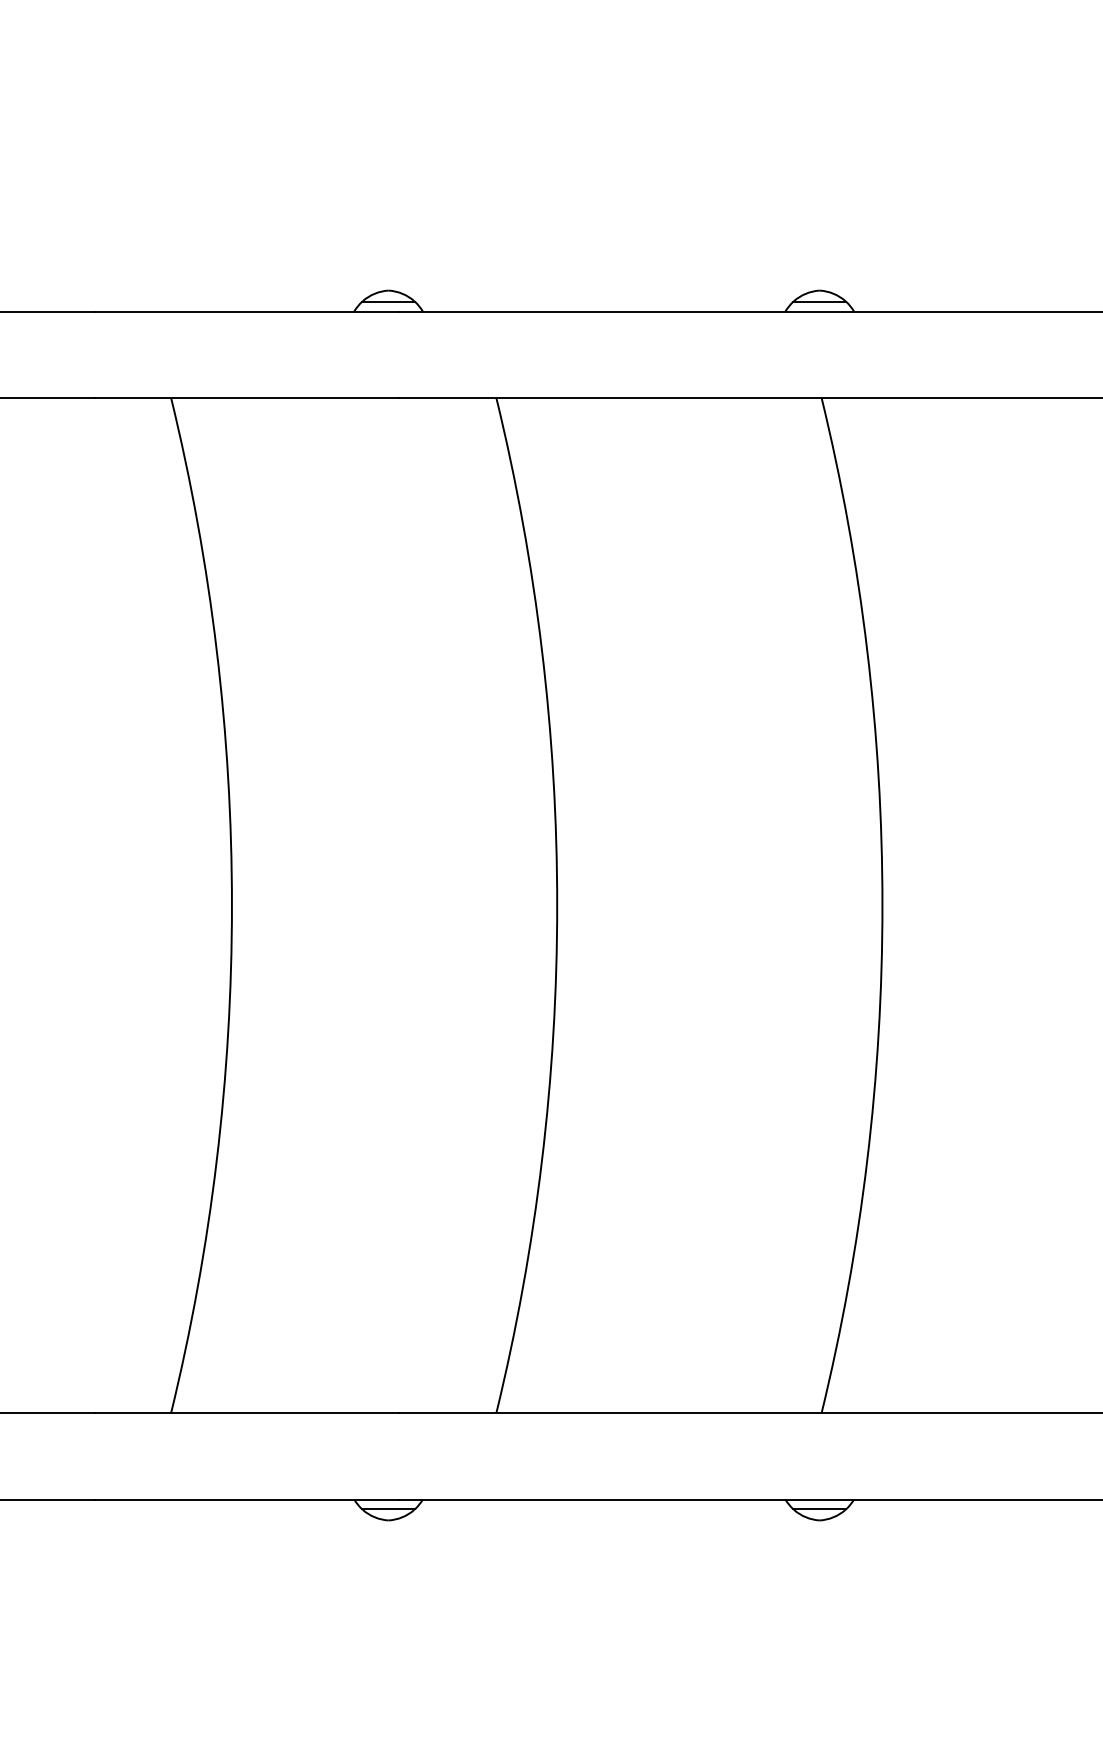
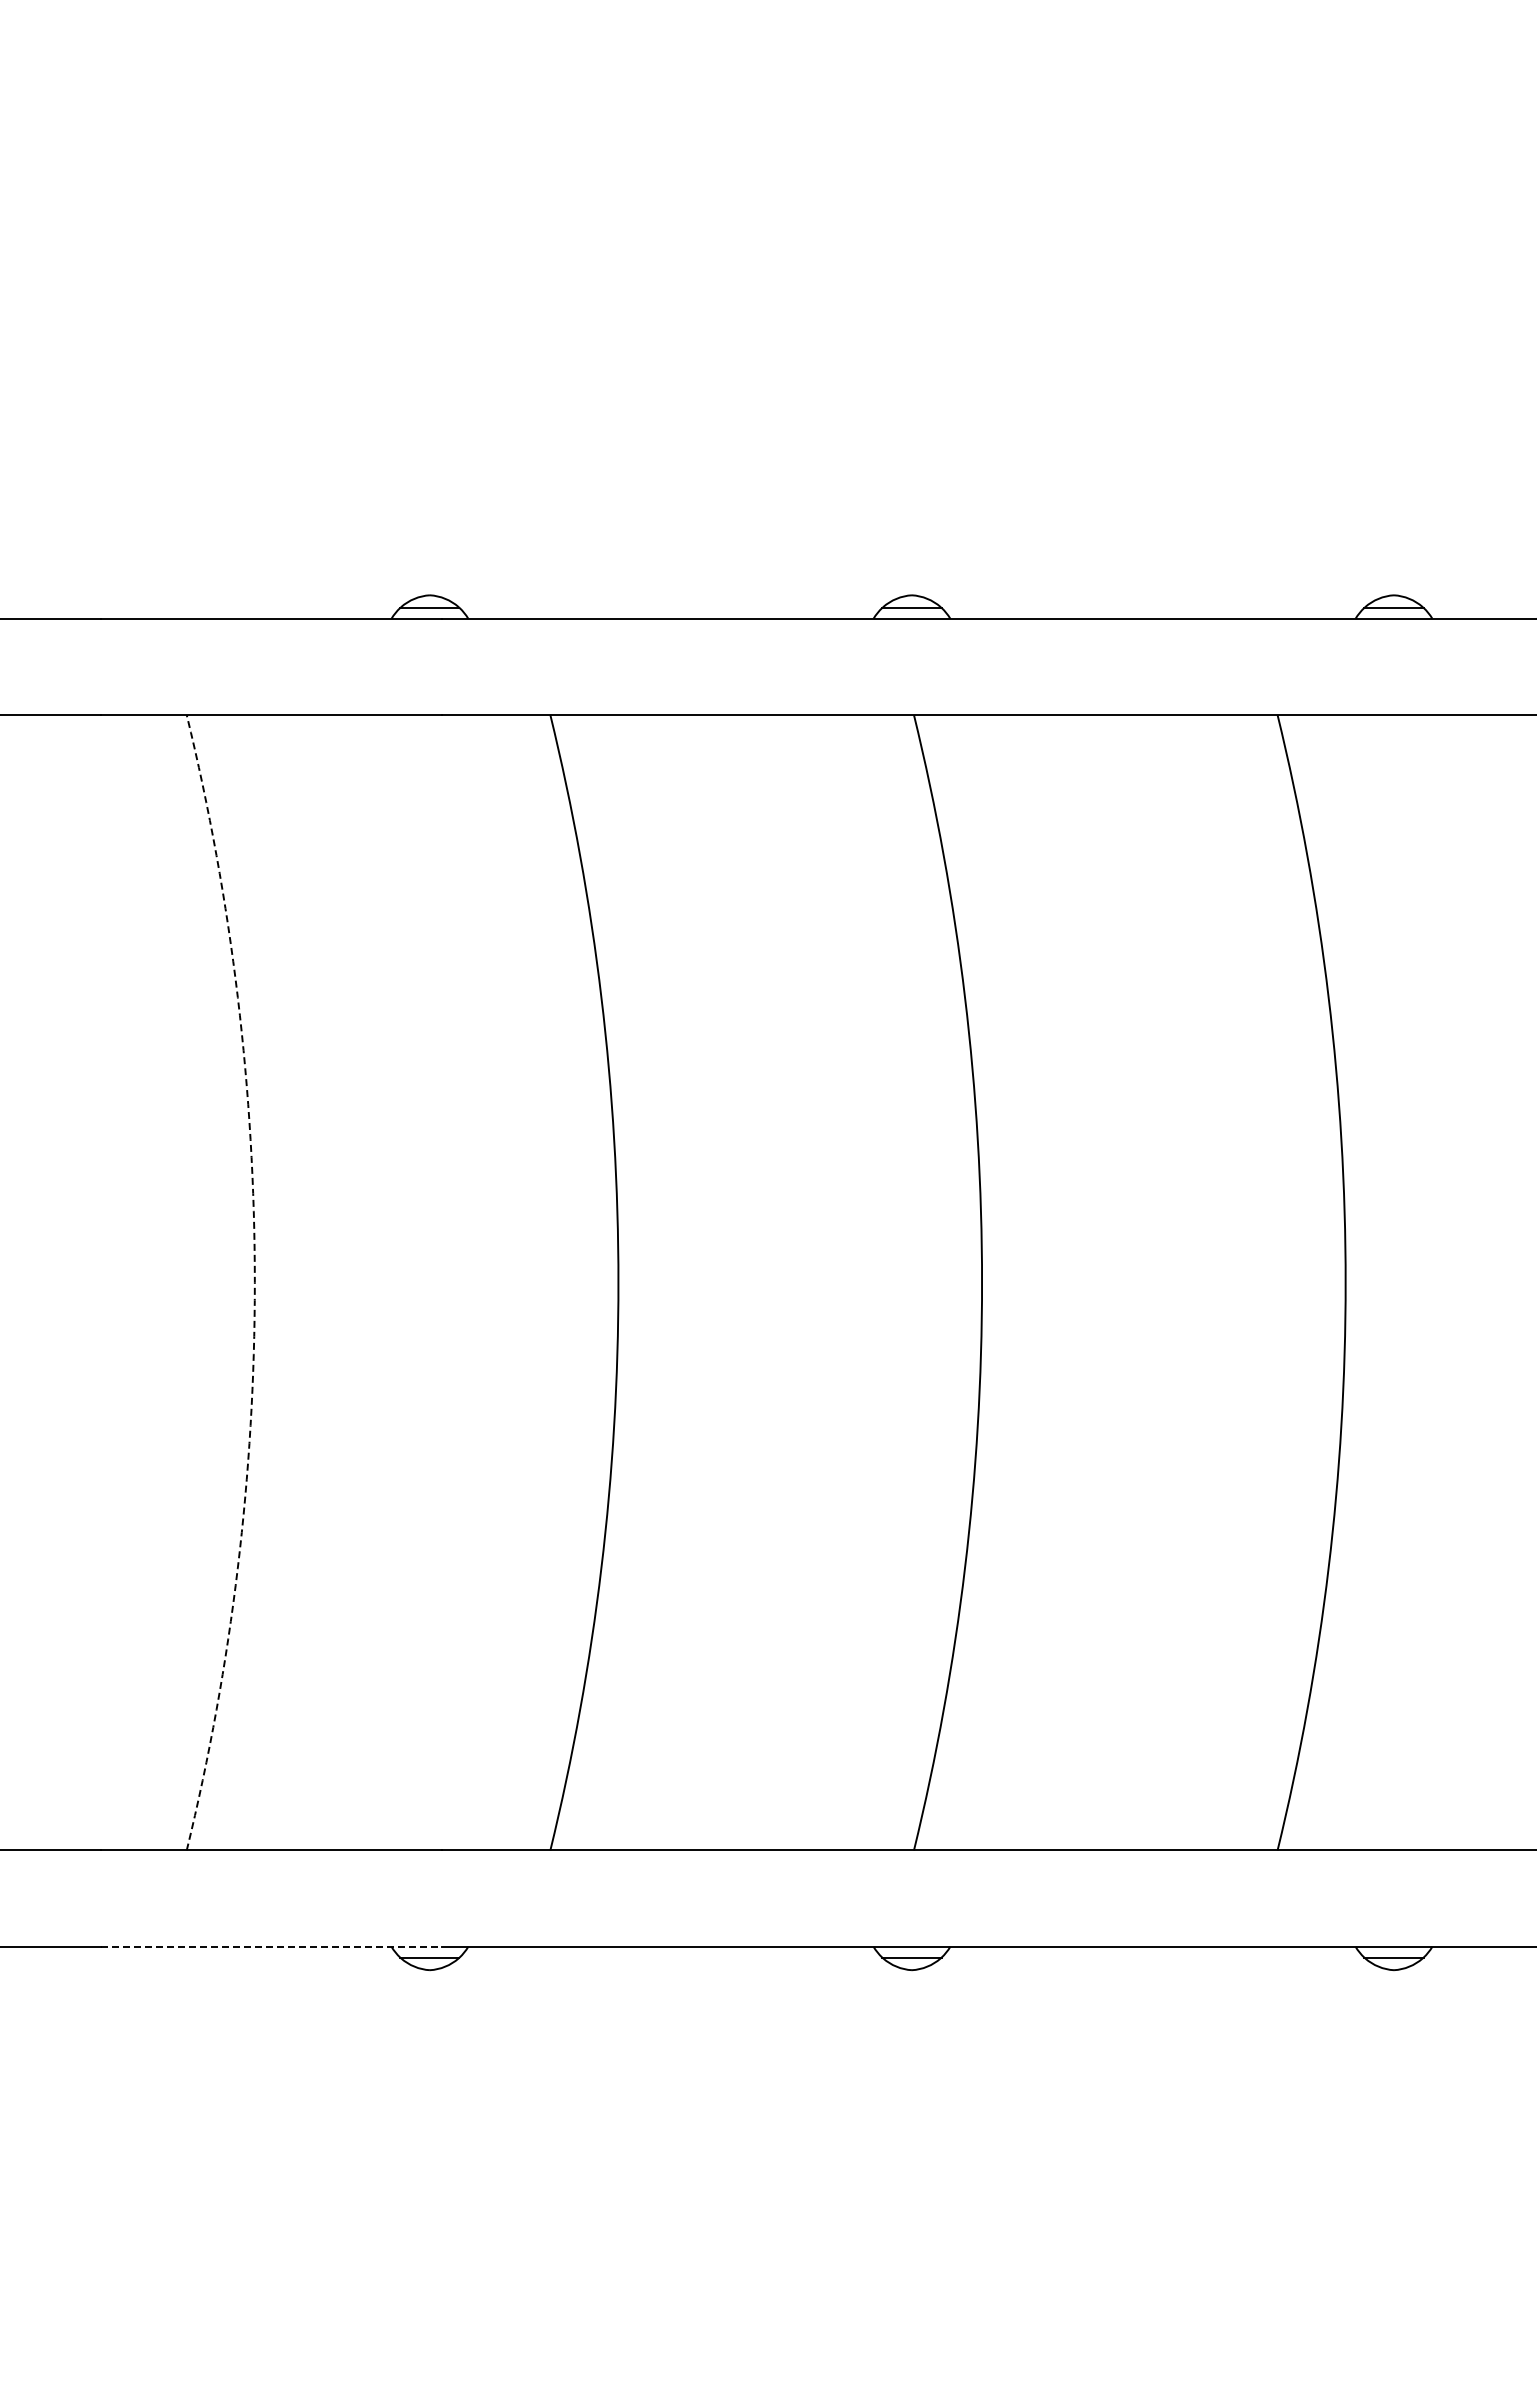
arc: (231, 905) -> (254, 1282), solid -> dashed
line: (247, 1499) -> (272, 1946), solid -> dashed

